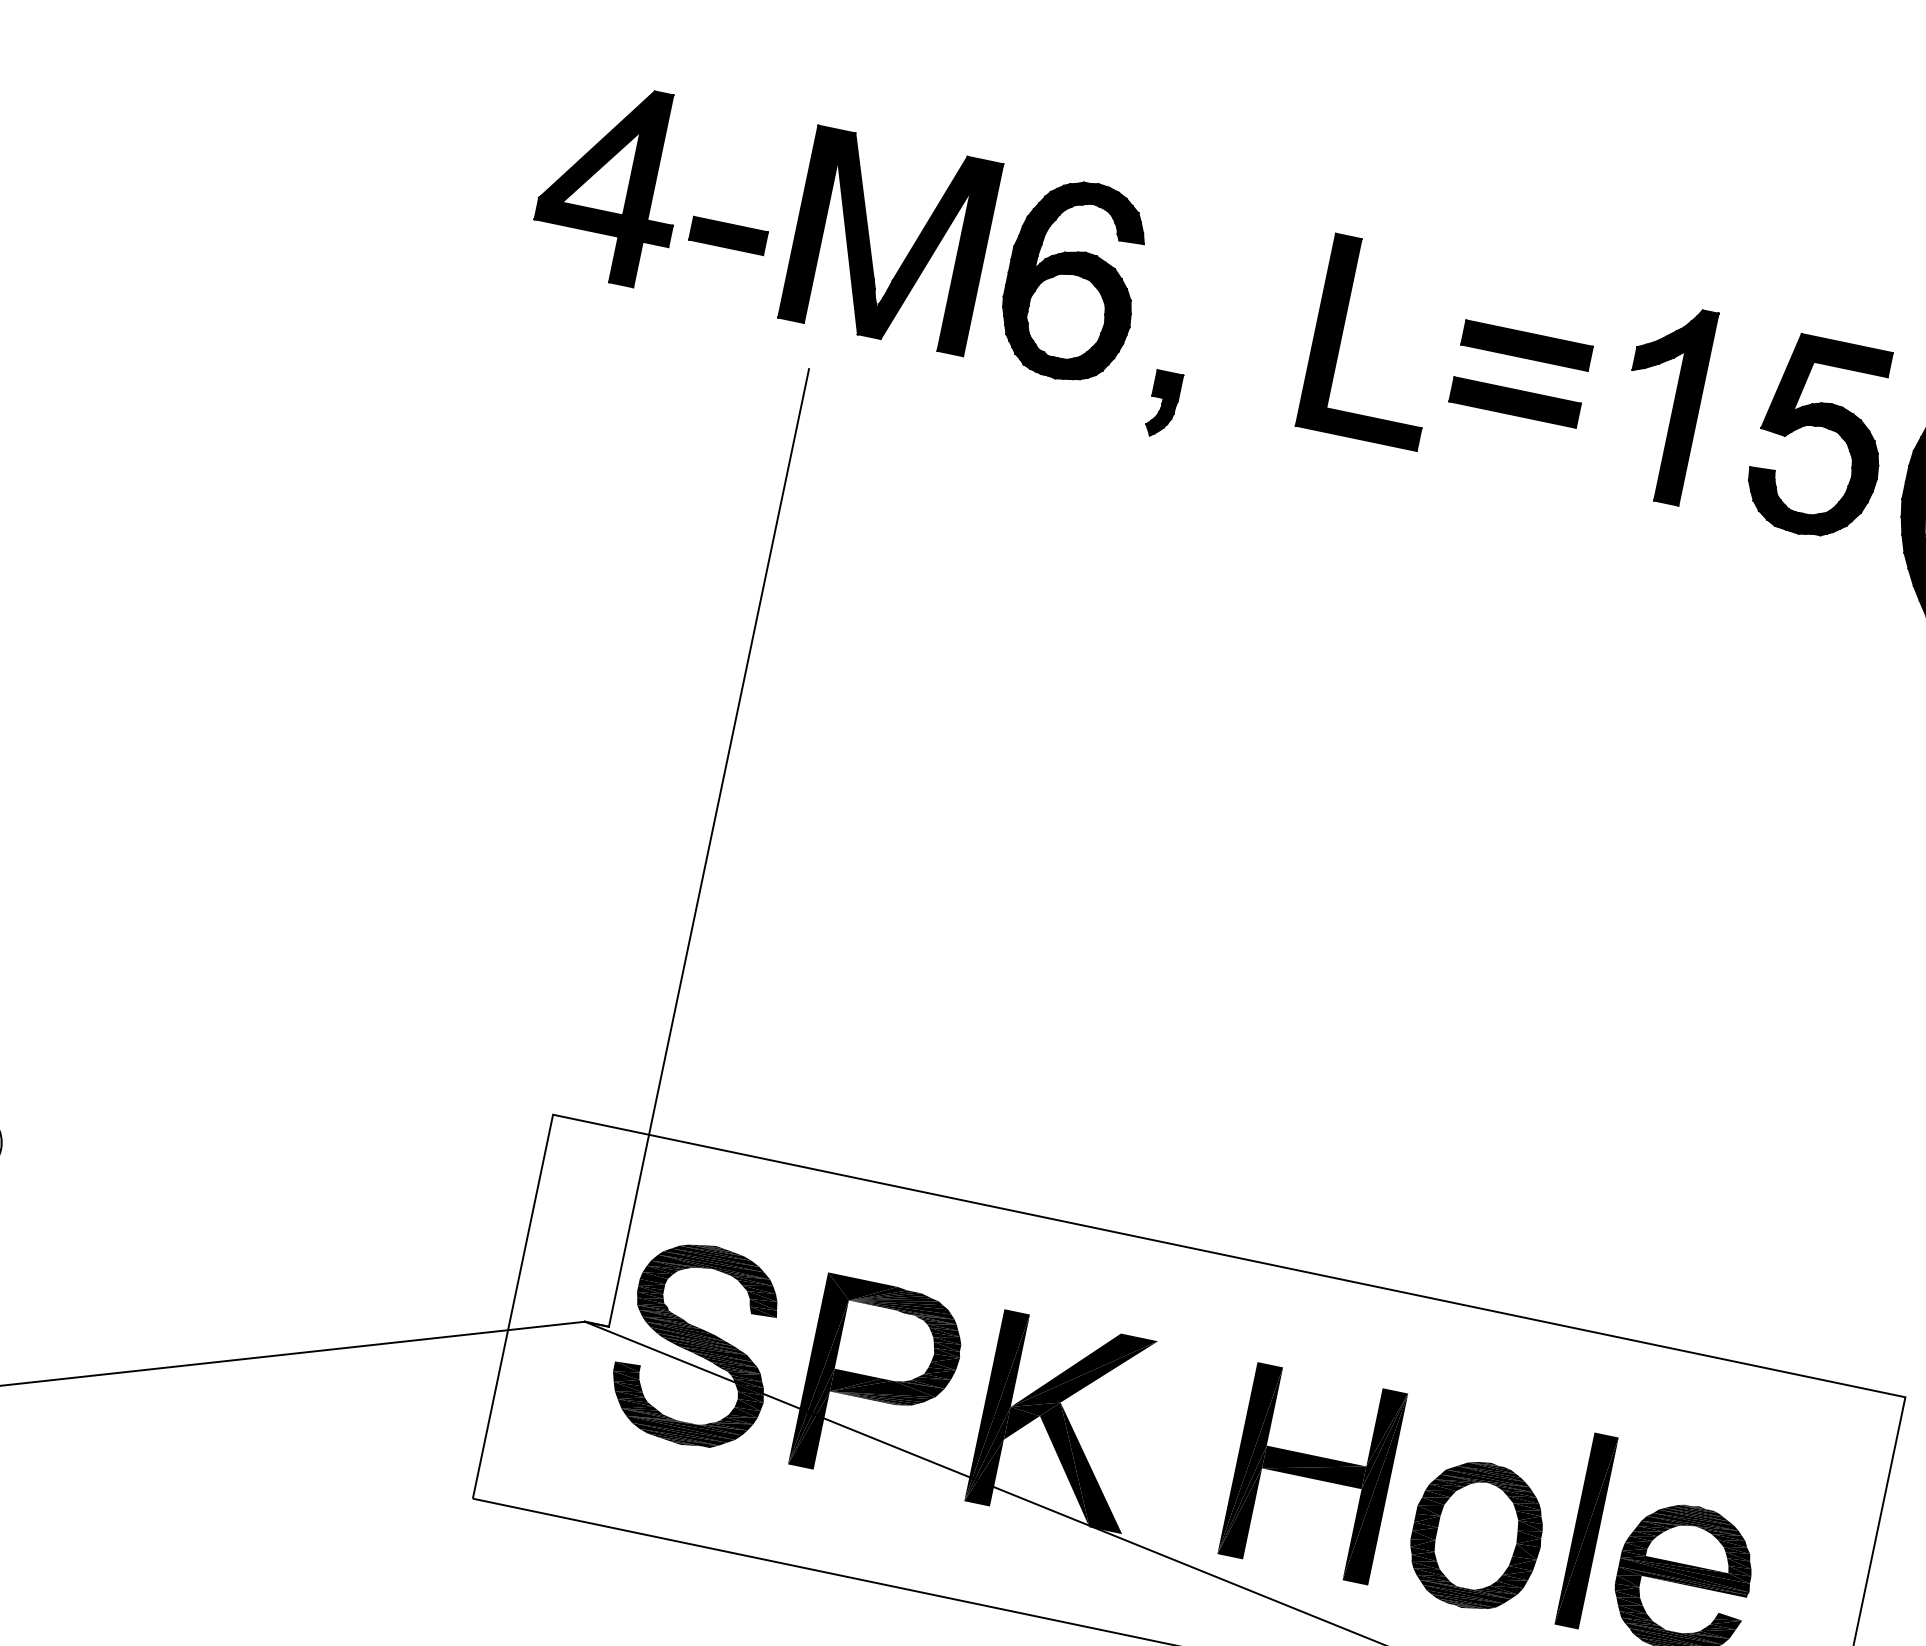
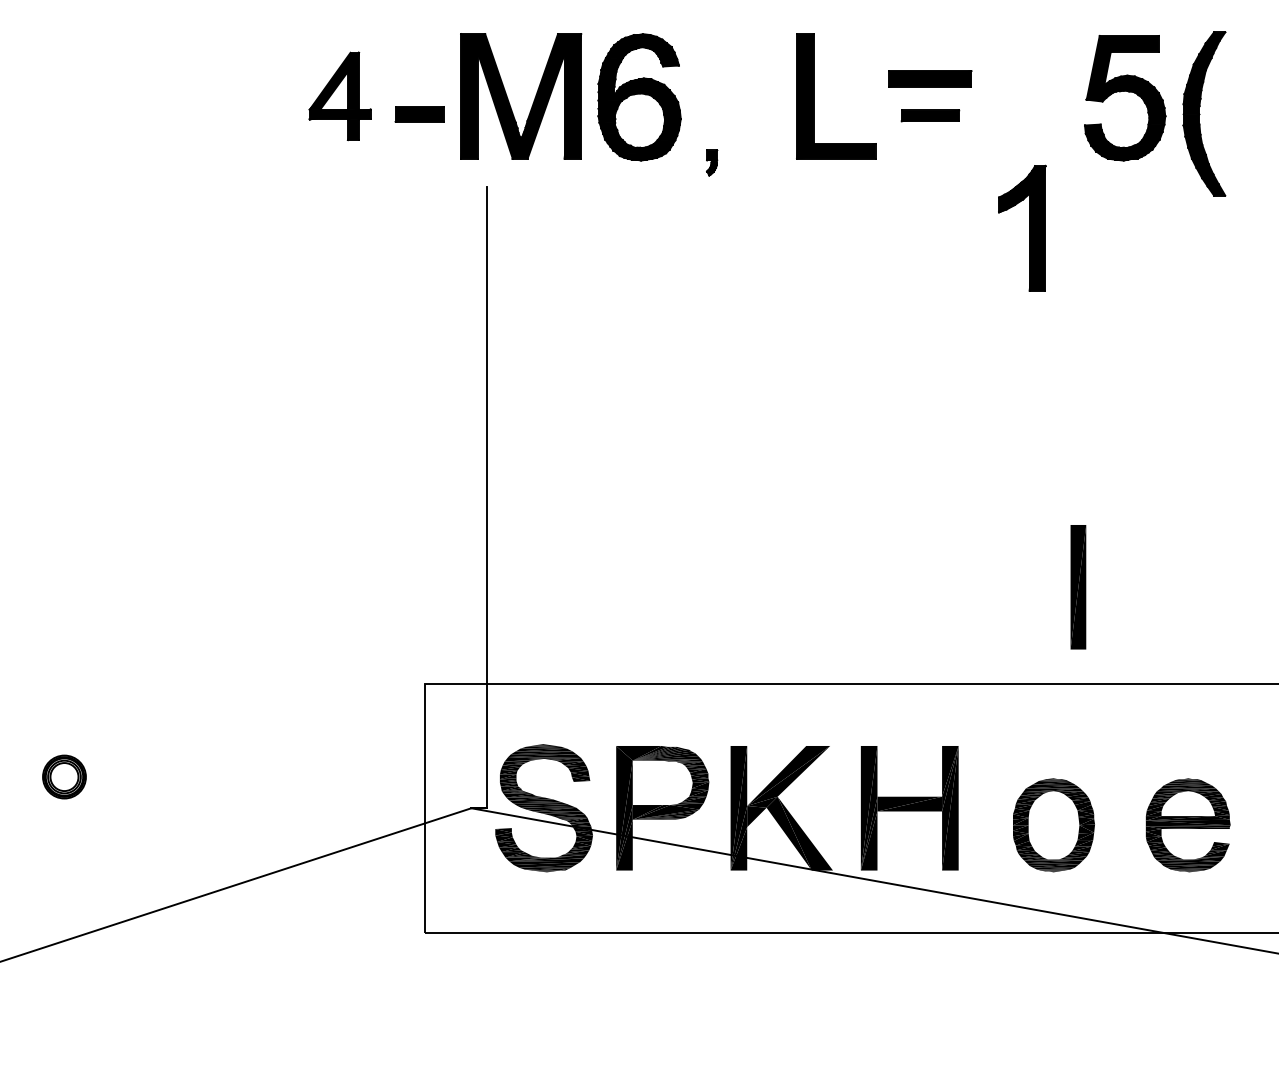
part: (610, 182) -> (339, 96), size x0.7
part: (1515, 402) -> (930, 115), size x0.7
part: (1162, 403) -> (711, 162), size x0.6
part: (1674, 403) -> (1029, 227), moved
part: (1312, 1474) -> (909, 808), moved
part: (1586, 1531) -> (1078, 587), moved

